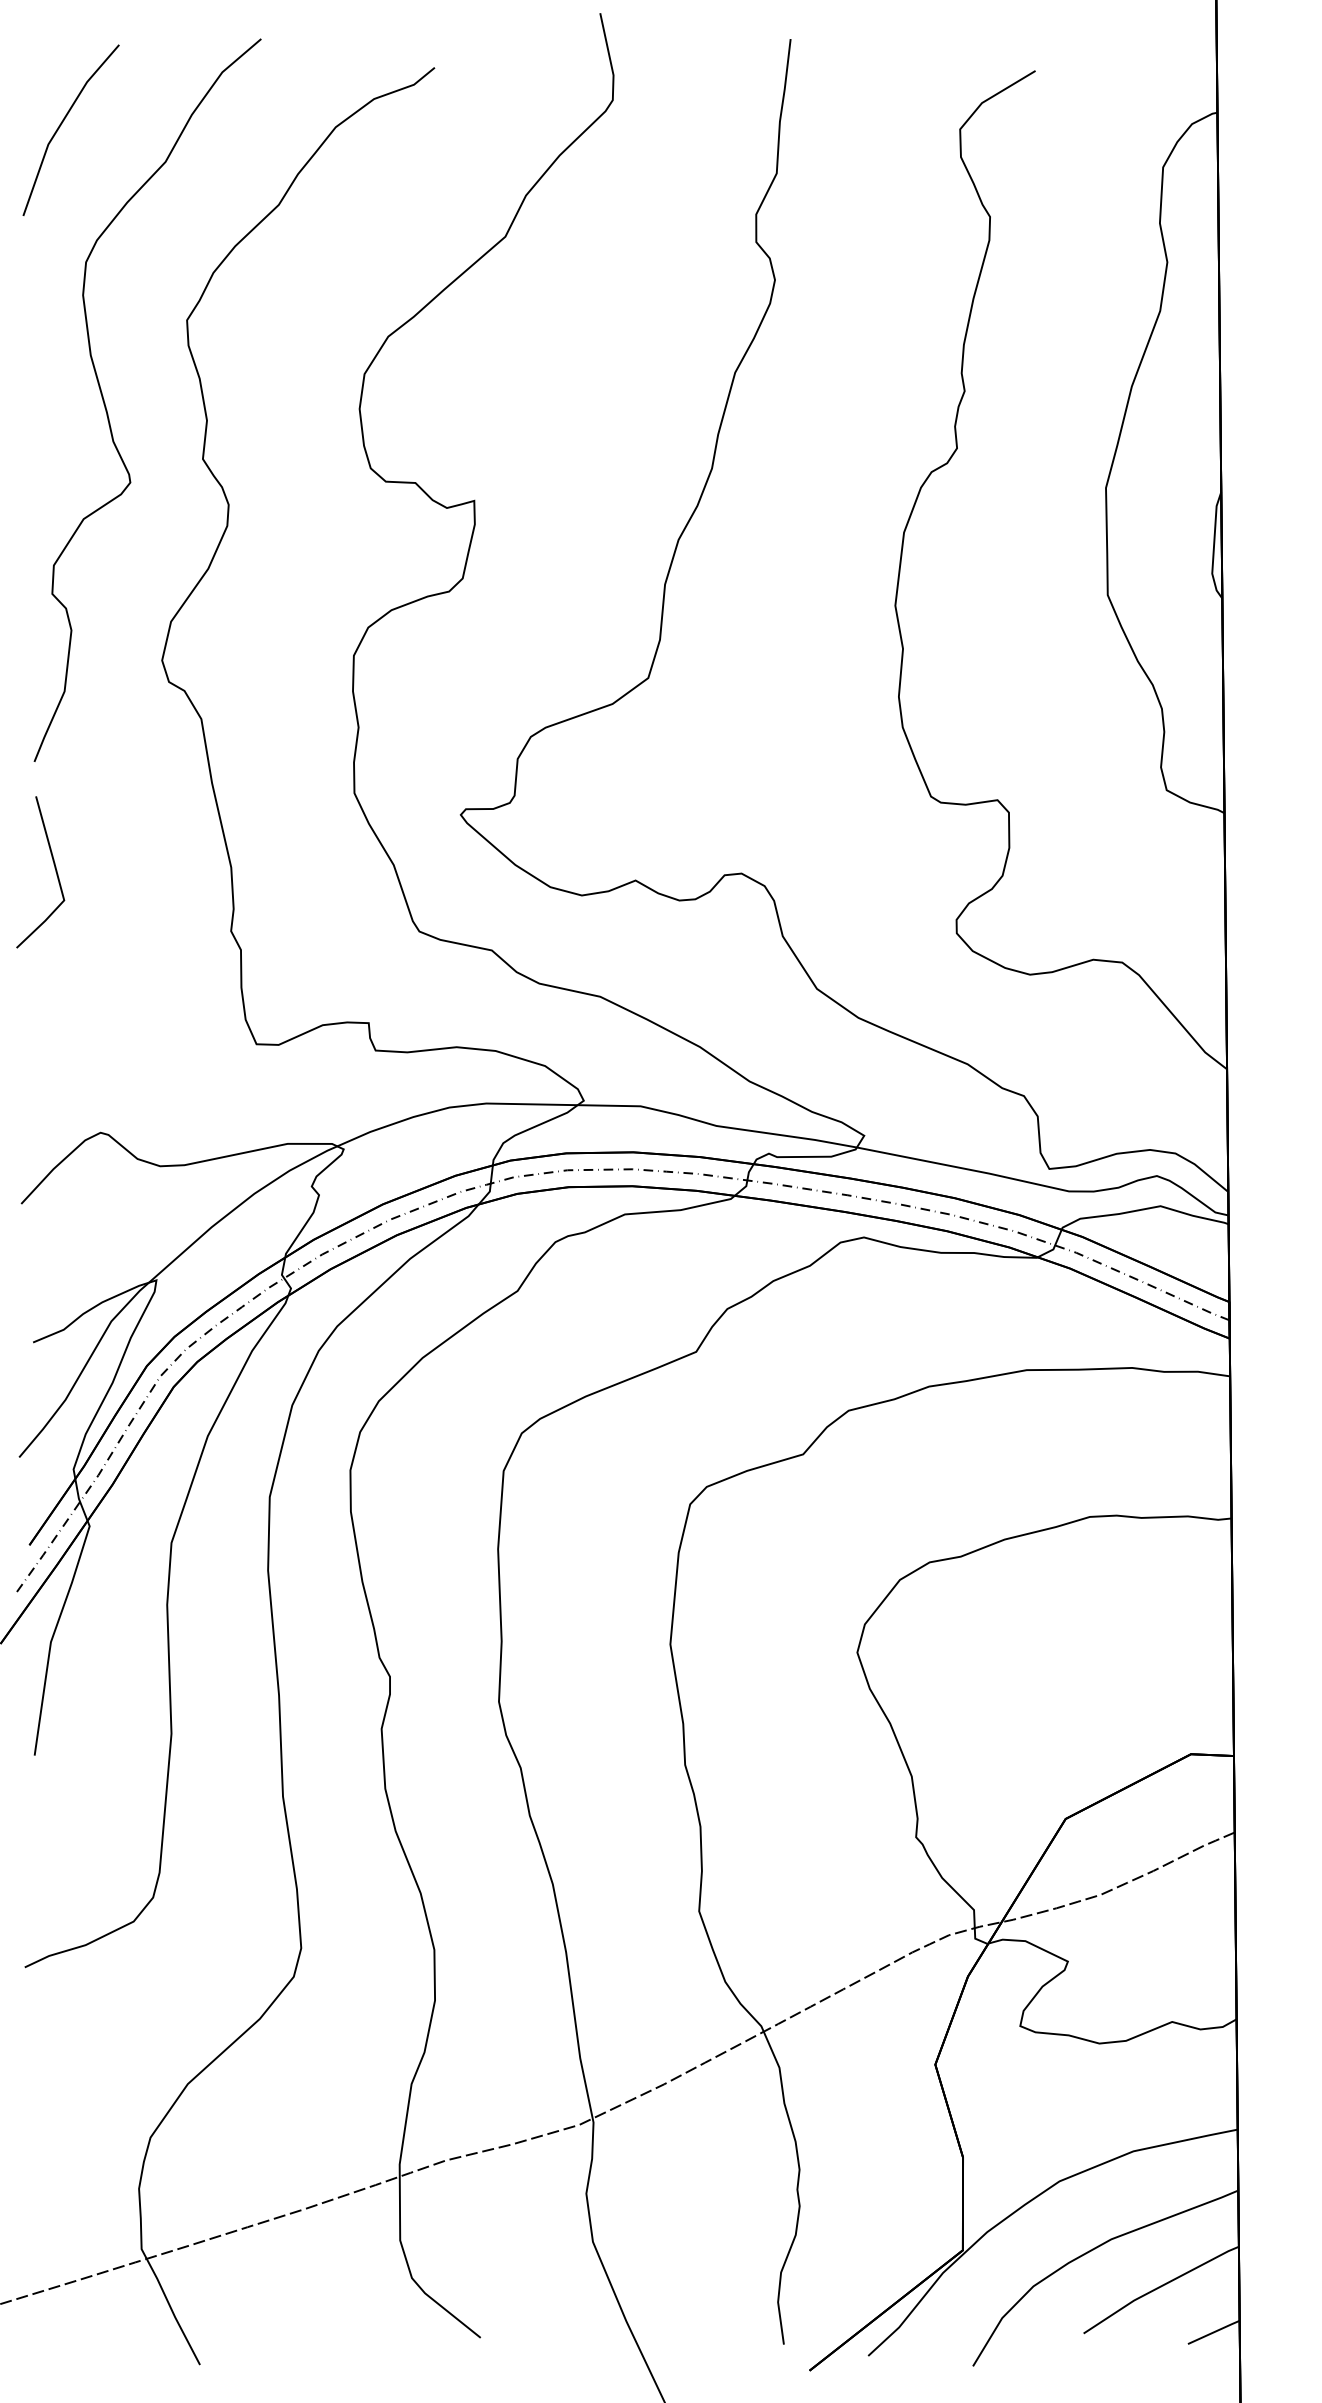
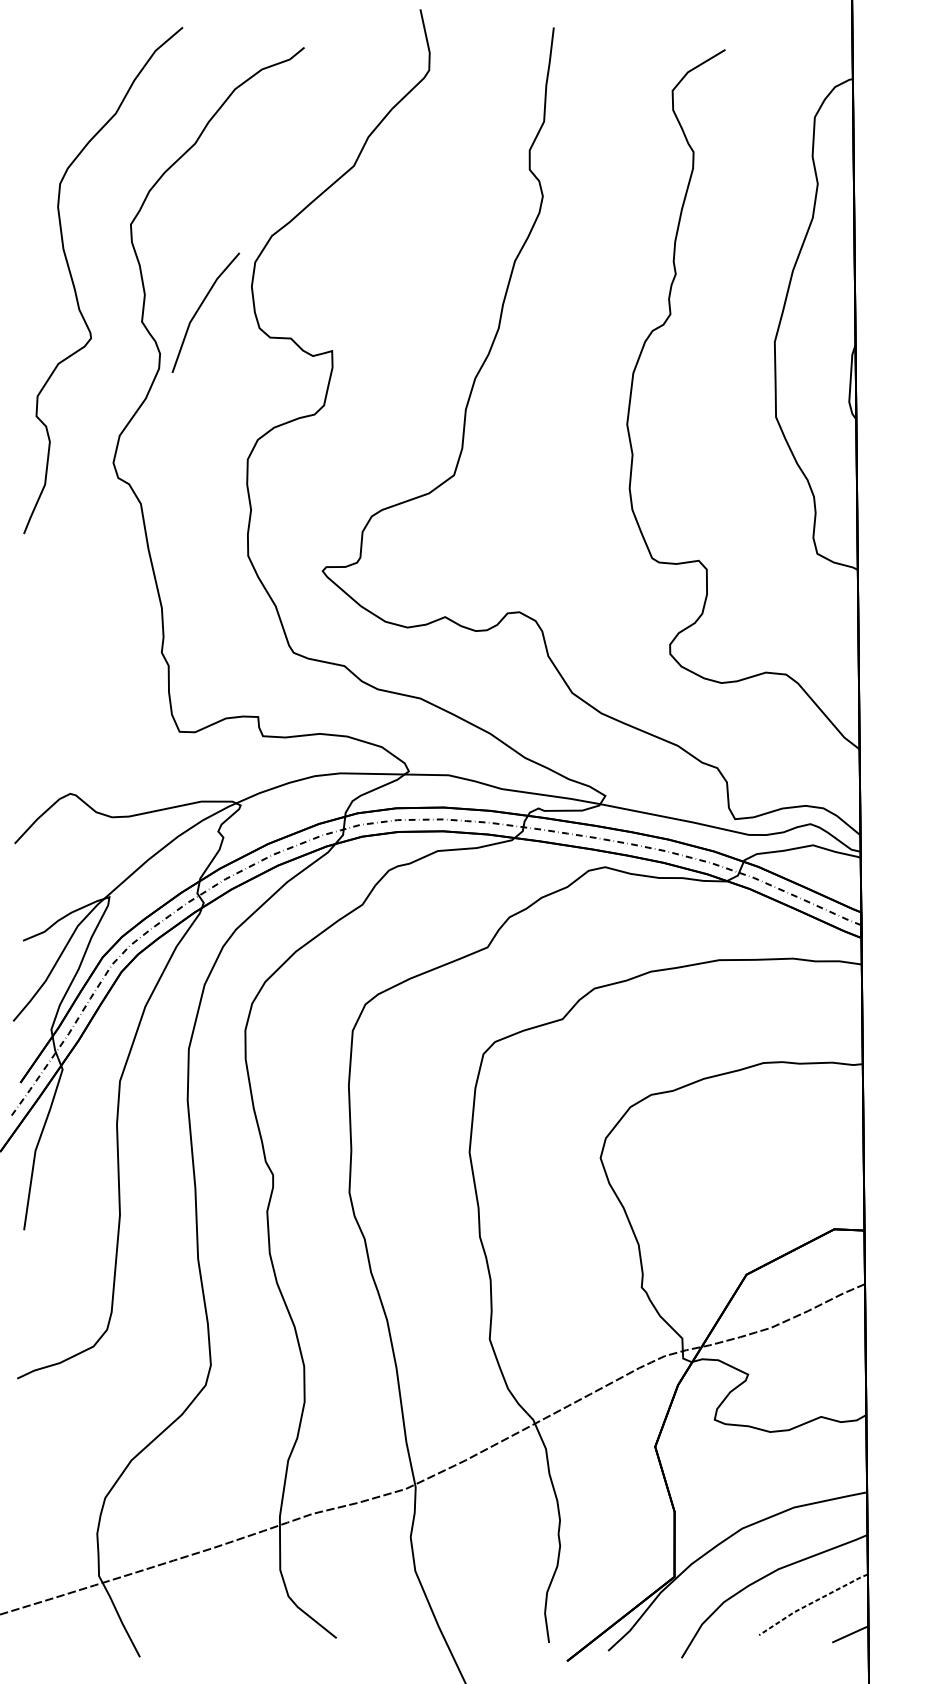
line: (61, 125) -> (199, 309), moved
line: (54, 868) -> (38, 608), removed
line: (1159, 2287) -> (812, 1602), solid -> dashed

